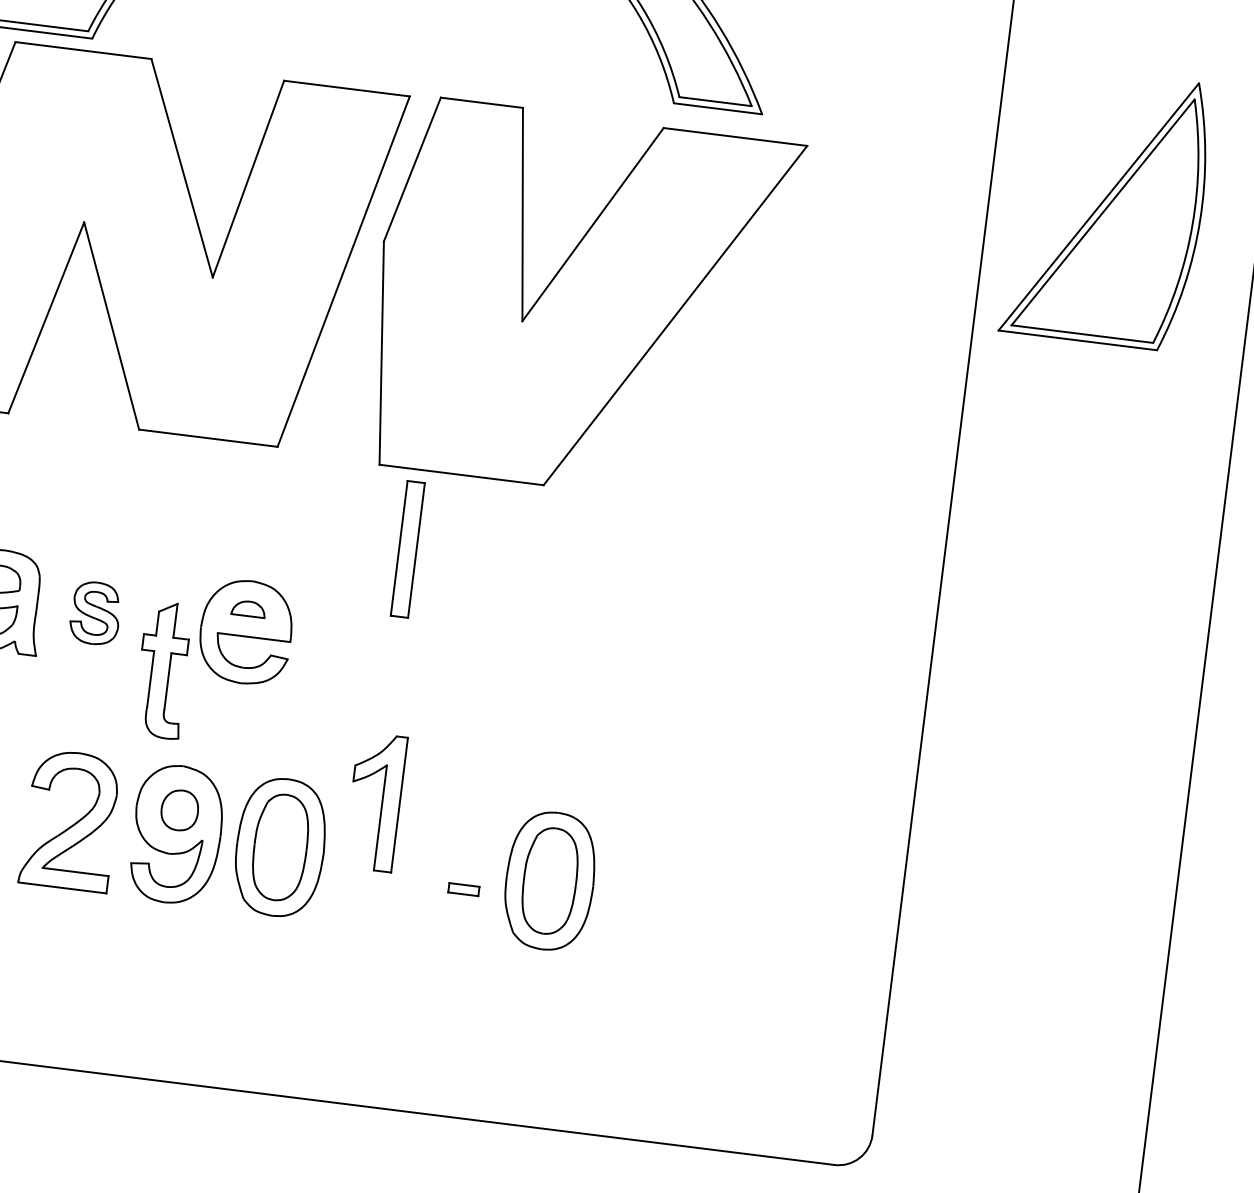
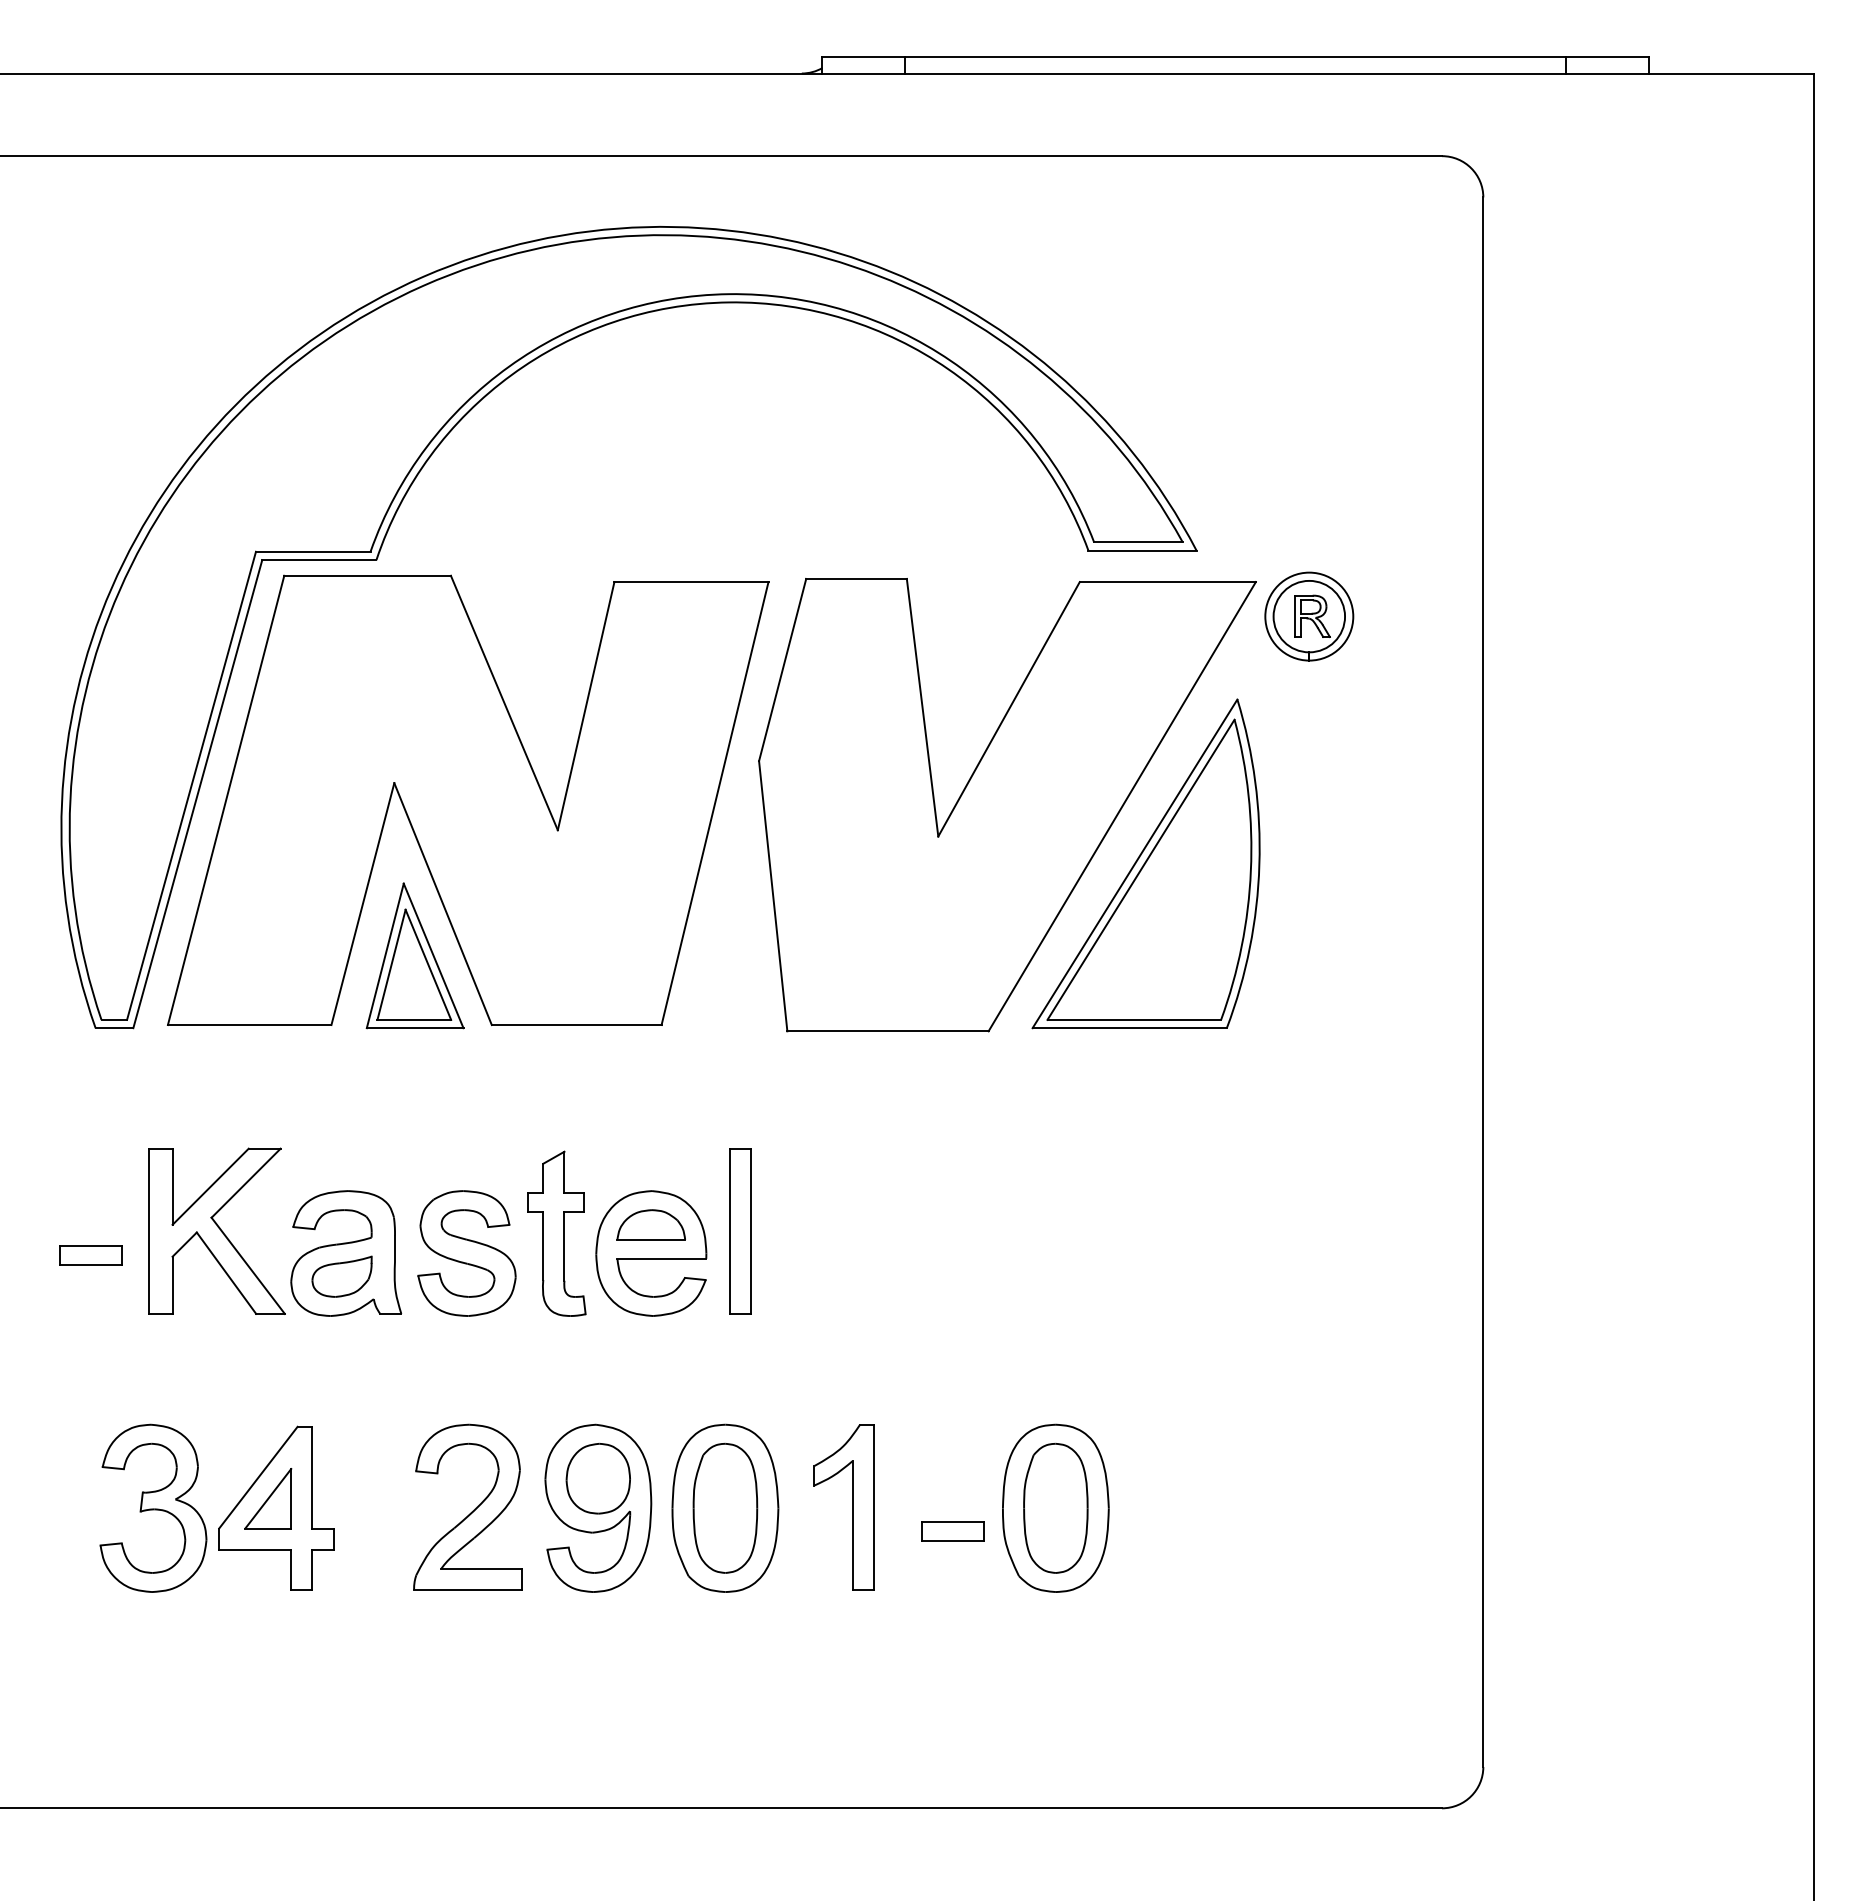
part: (847, 179) -> (1309, 616), added
part: (1107, 207) -> (1145, 863), moved
part: (83, 365) -> (414, 955), added
part: (408, 549) -> (740, 1231), moved
part: (248, 608) -> (650, 1224), size x1.67
part: (95, 613) -> (466, 1253), size x1.67
part: (162, 669) -> (556, 1233), moved
part: (382, 803) -> (852, 1507), moved
part: (179, 810) -> (597, 1478), size x1.43
part: (463, 889) -> (952, 1531), size x1.67

